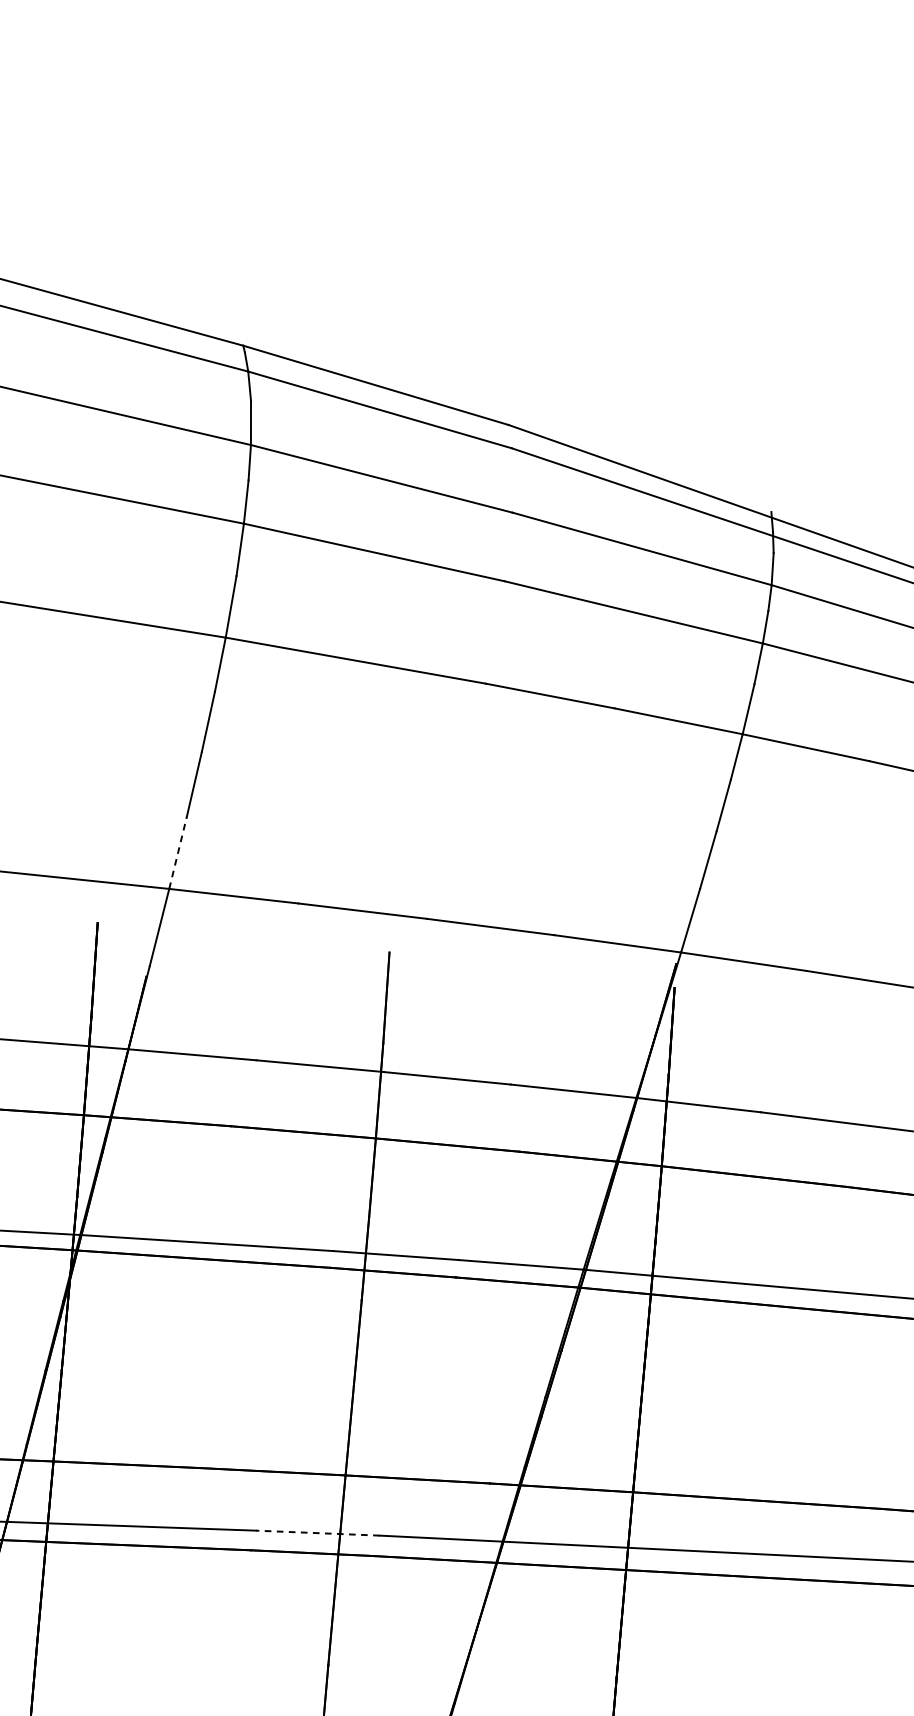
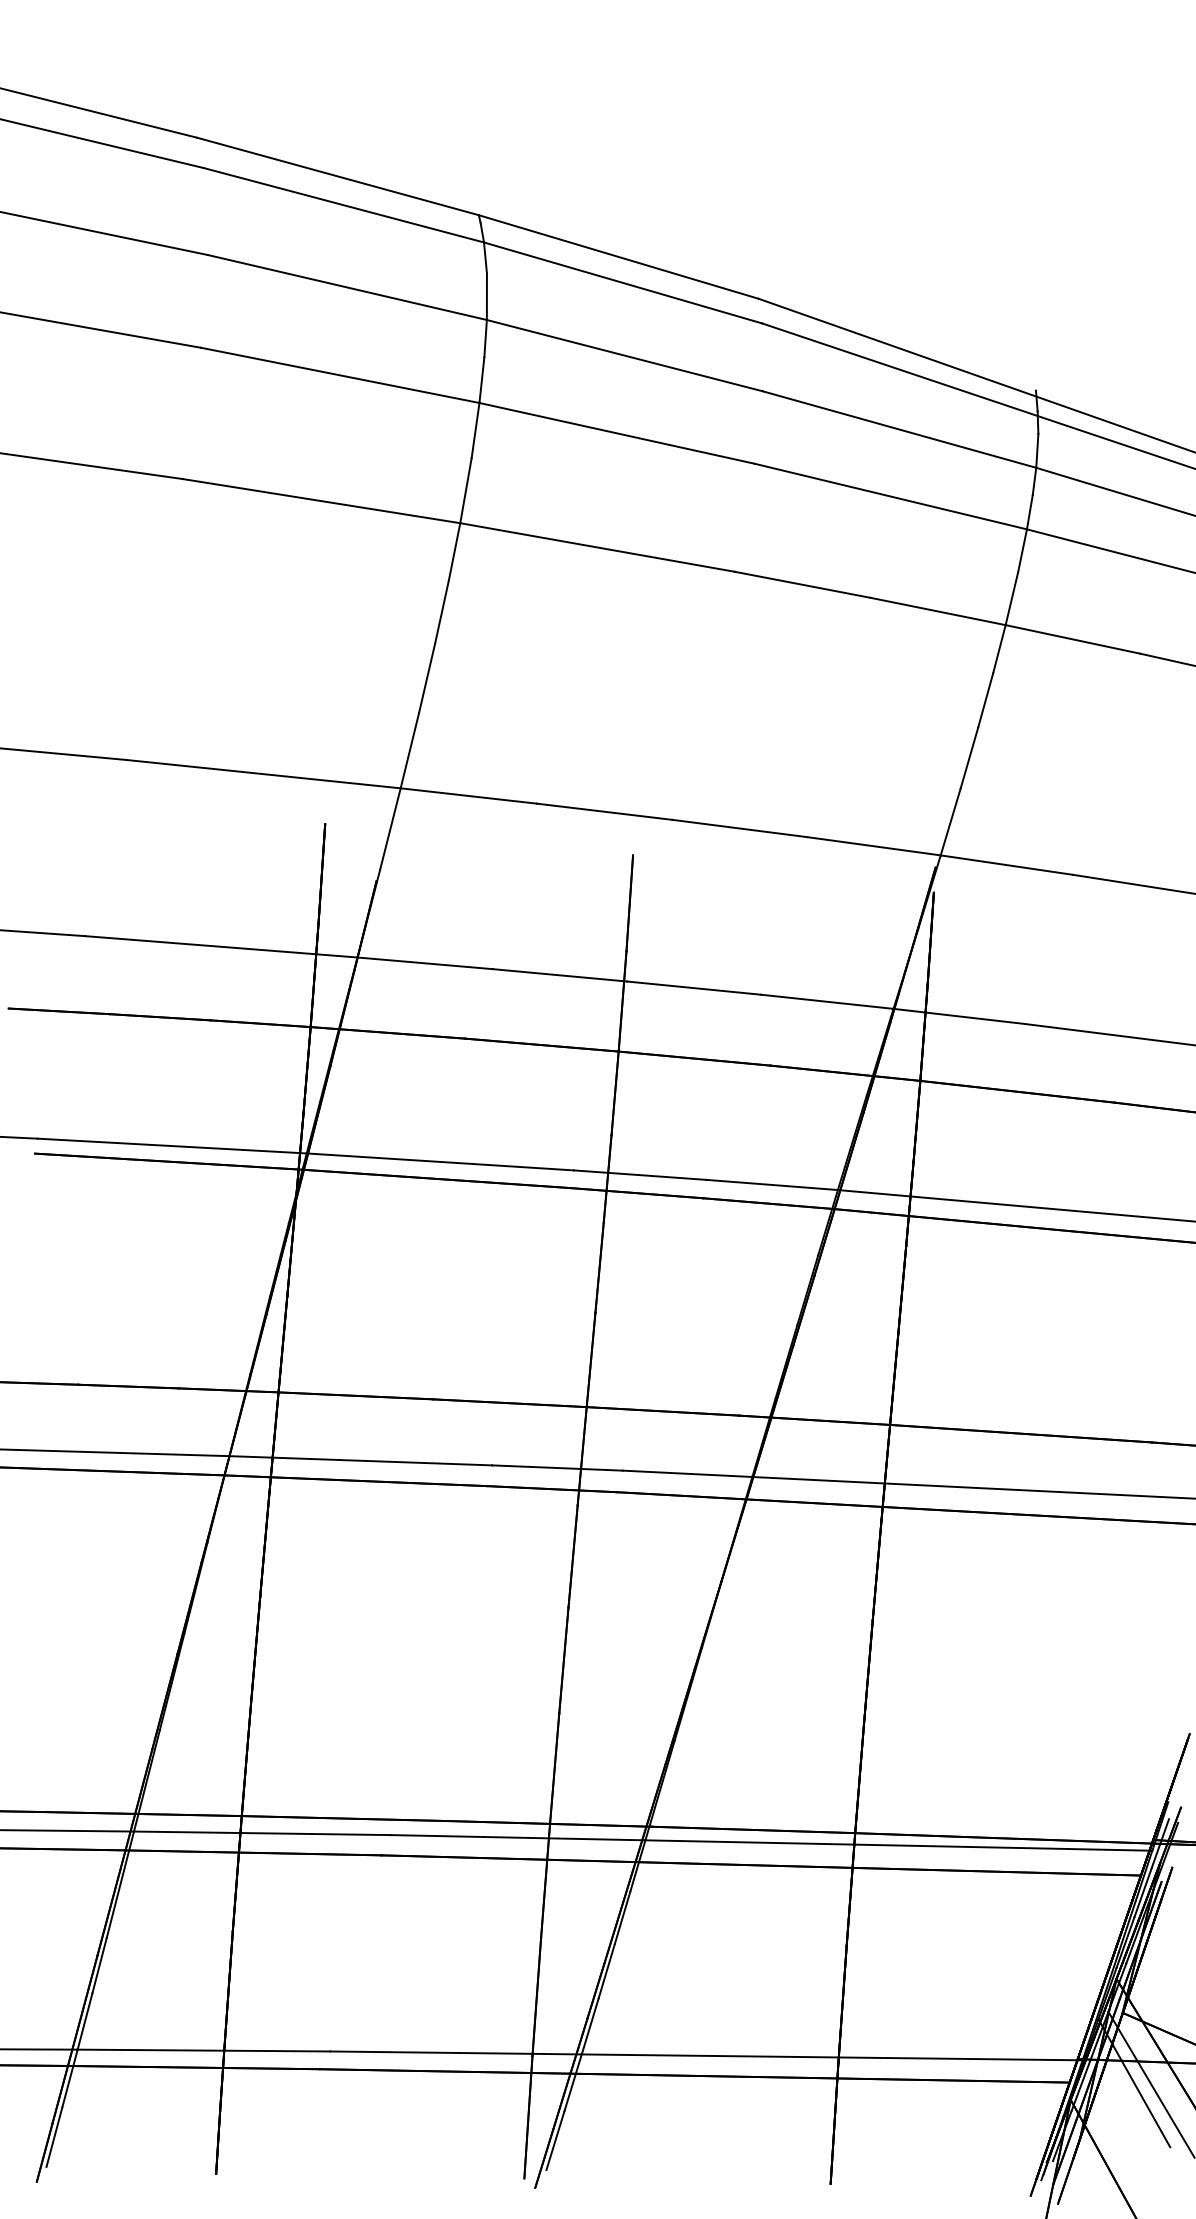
line: (177, 853) -> (409, 750), dashed -> solid
line: (316, 1533) -> (556, 1468), dashed -> solid

